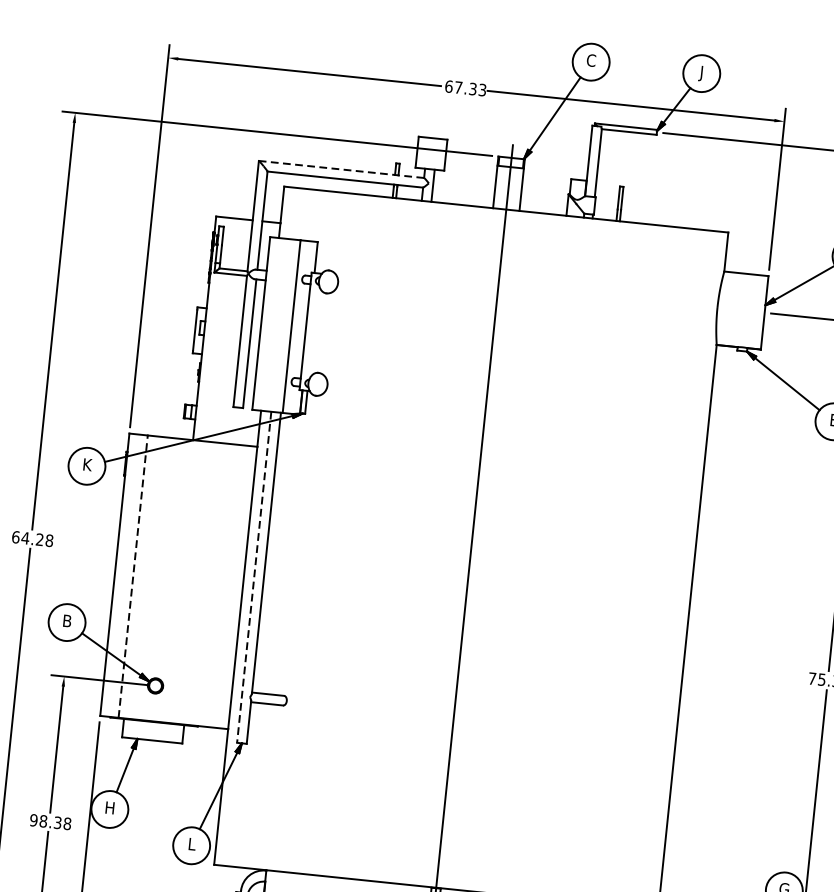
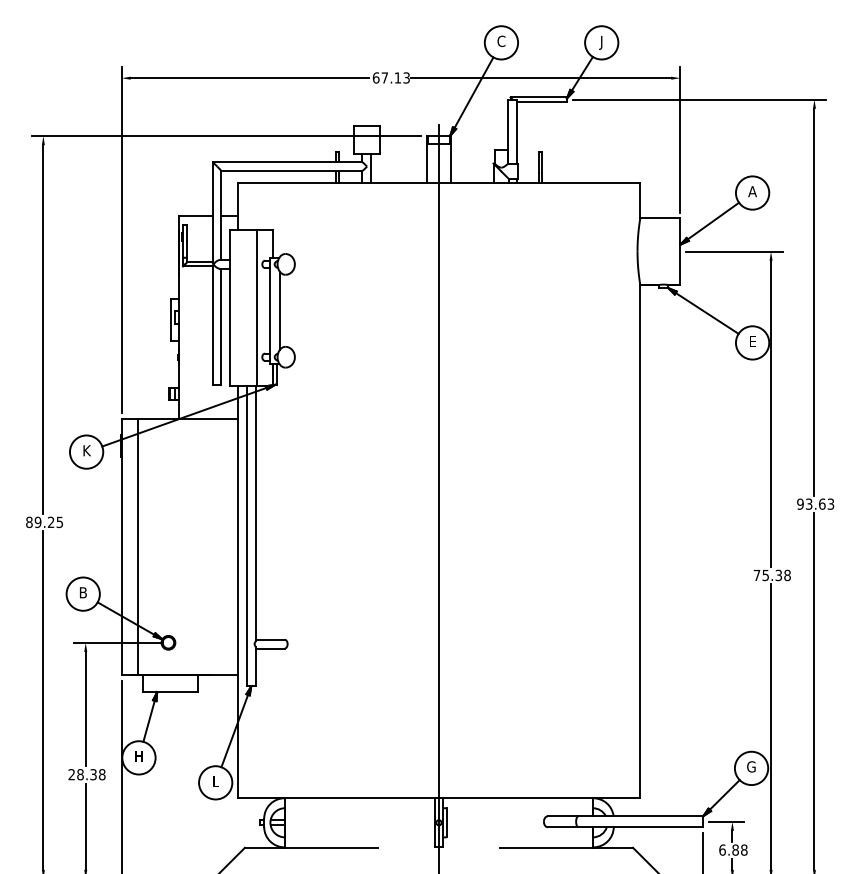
text: (472, 88) -> (397, 77), 67.33 -> 67.13
line: (341, 169) -> (287, 162), dashed -> solid
line: (316, 332) -> (280, 310), added
text: (32, 539) -> (44, 522), 64.28 -> 89.25
line: (133, 576) -> (138, 546), dashed -> solid
line: (253, 577) -> (246, 536), dashed -> solid
text: (33, 820) -> (71, 774), 98.38 -> 28.38

